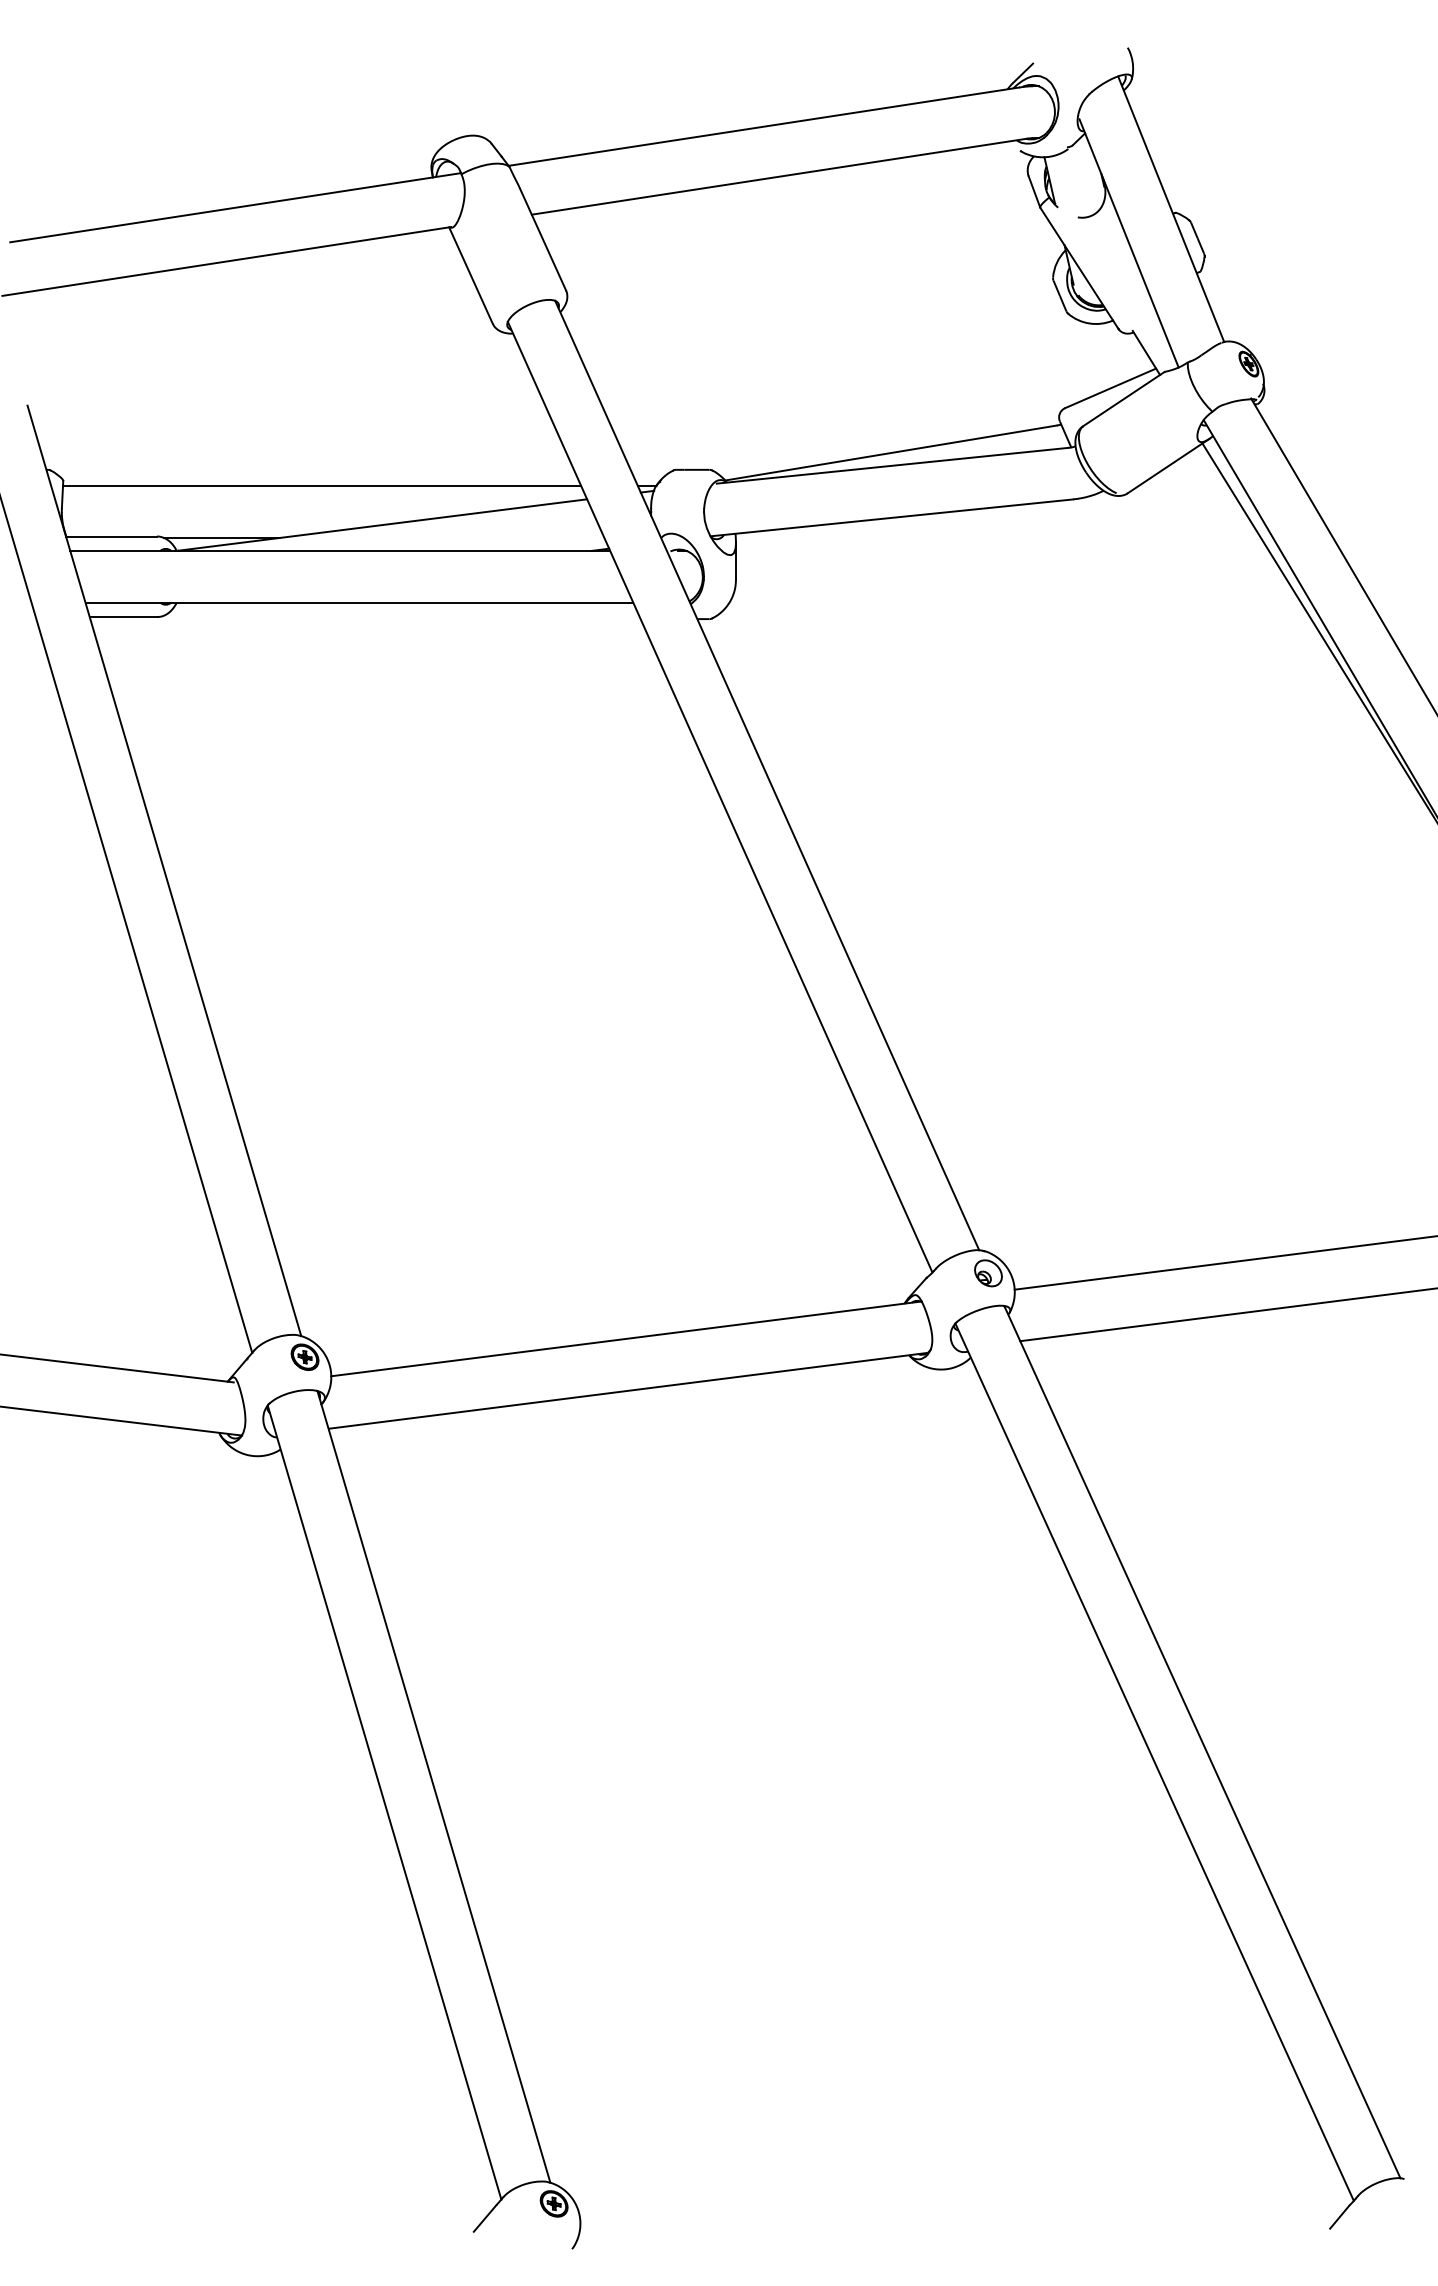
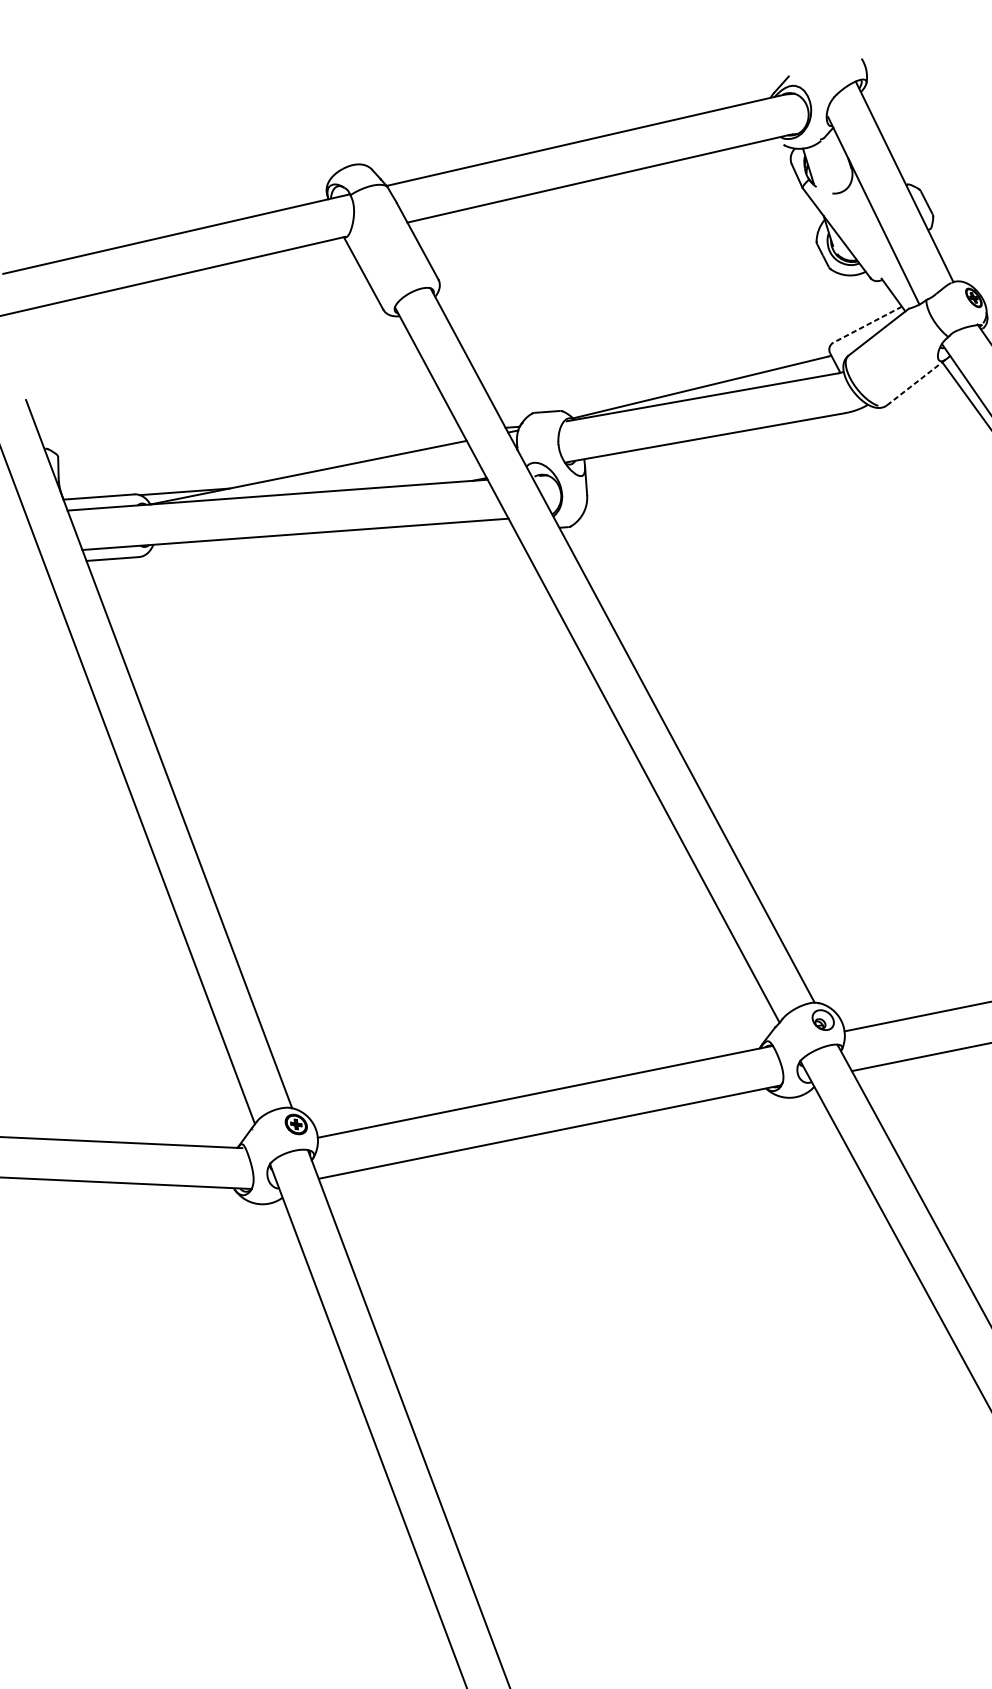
line: (1110, 388) -> (867, 324), solid -> dashed
line: (1168, 466) -> (917, 382), solid -> dashed
line: (322, 486) -> (260, 446), removed

